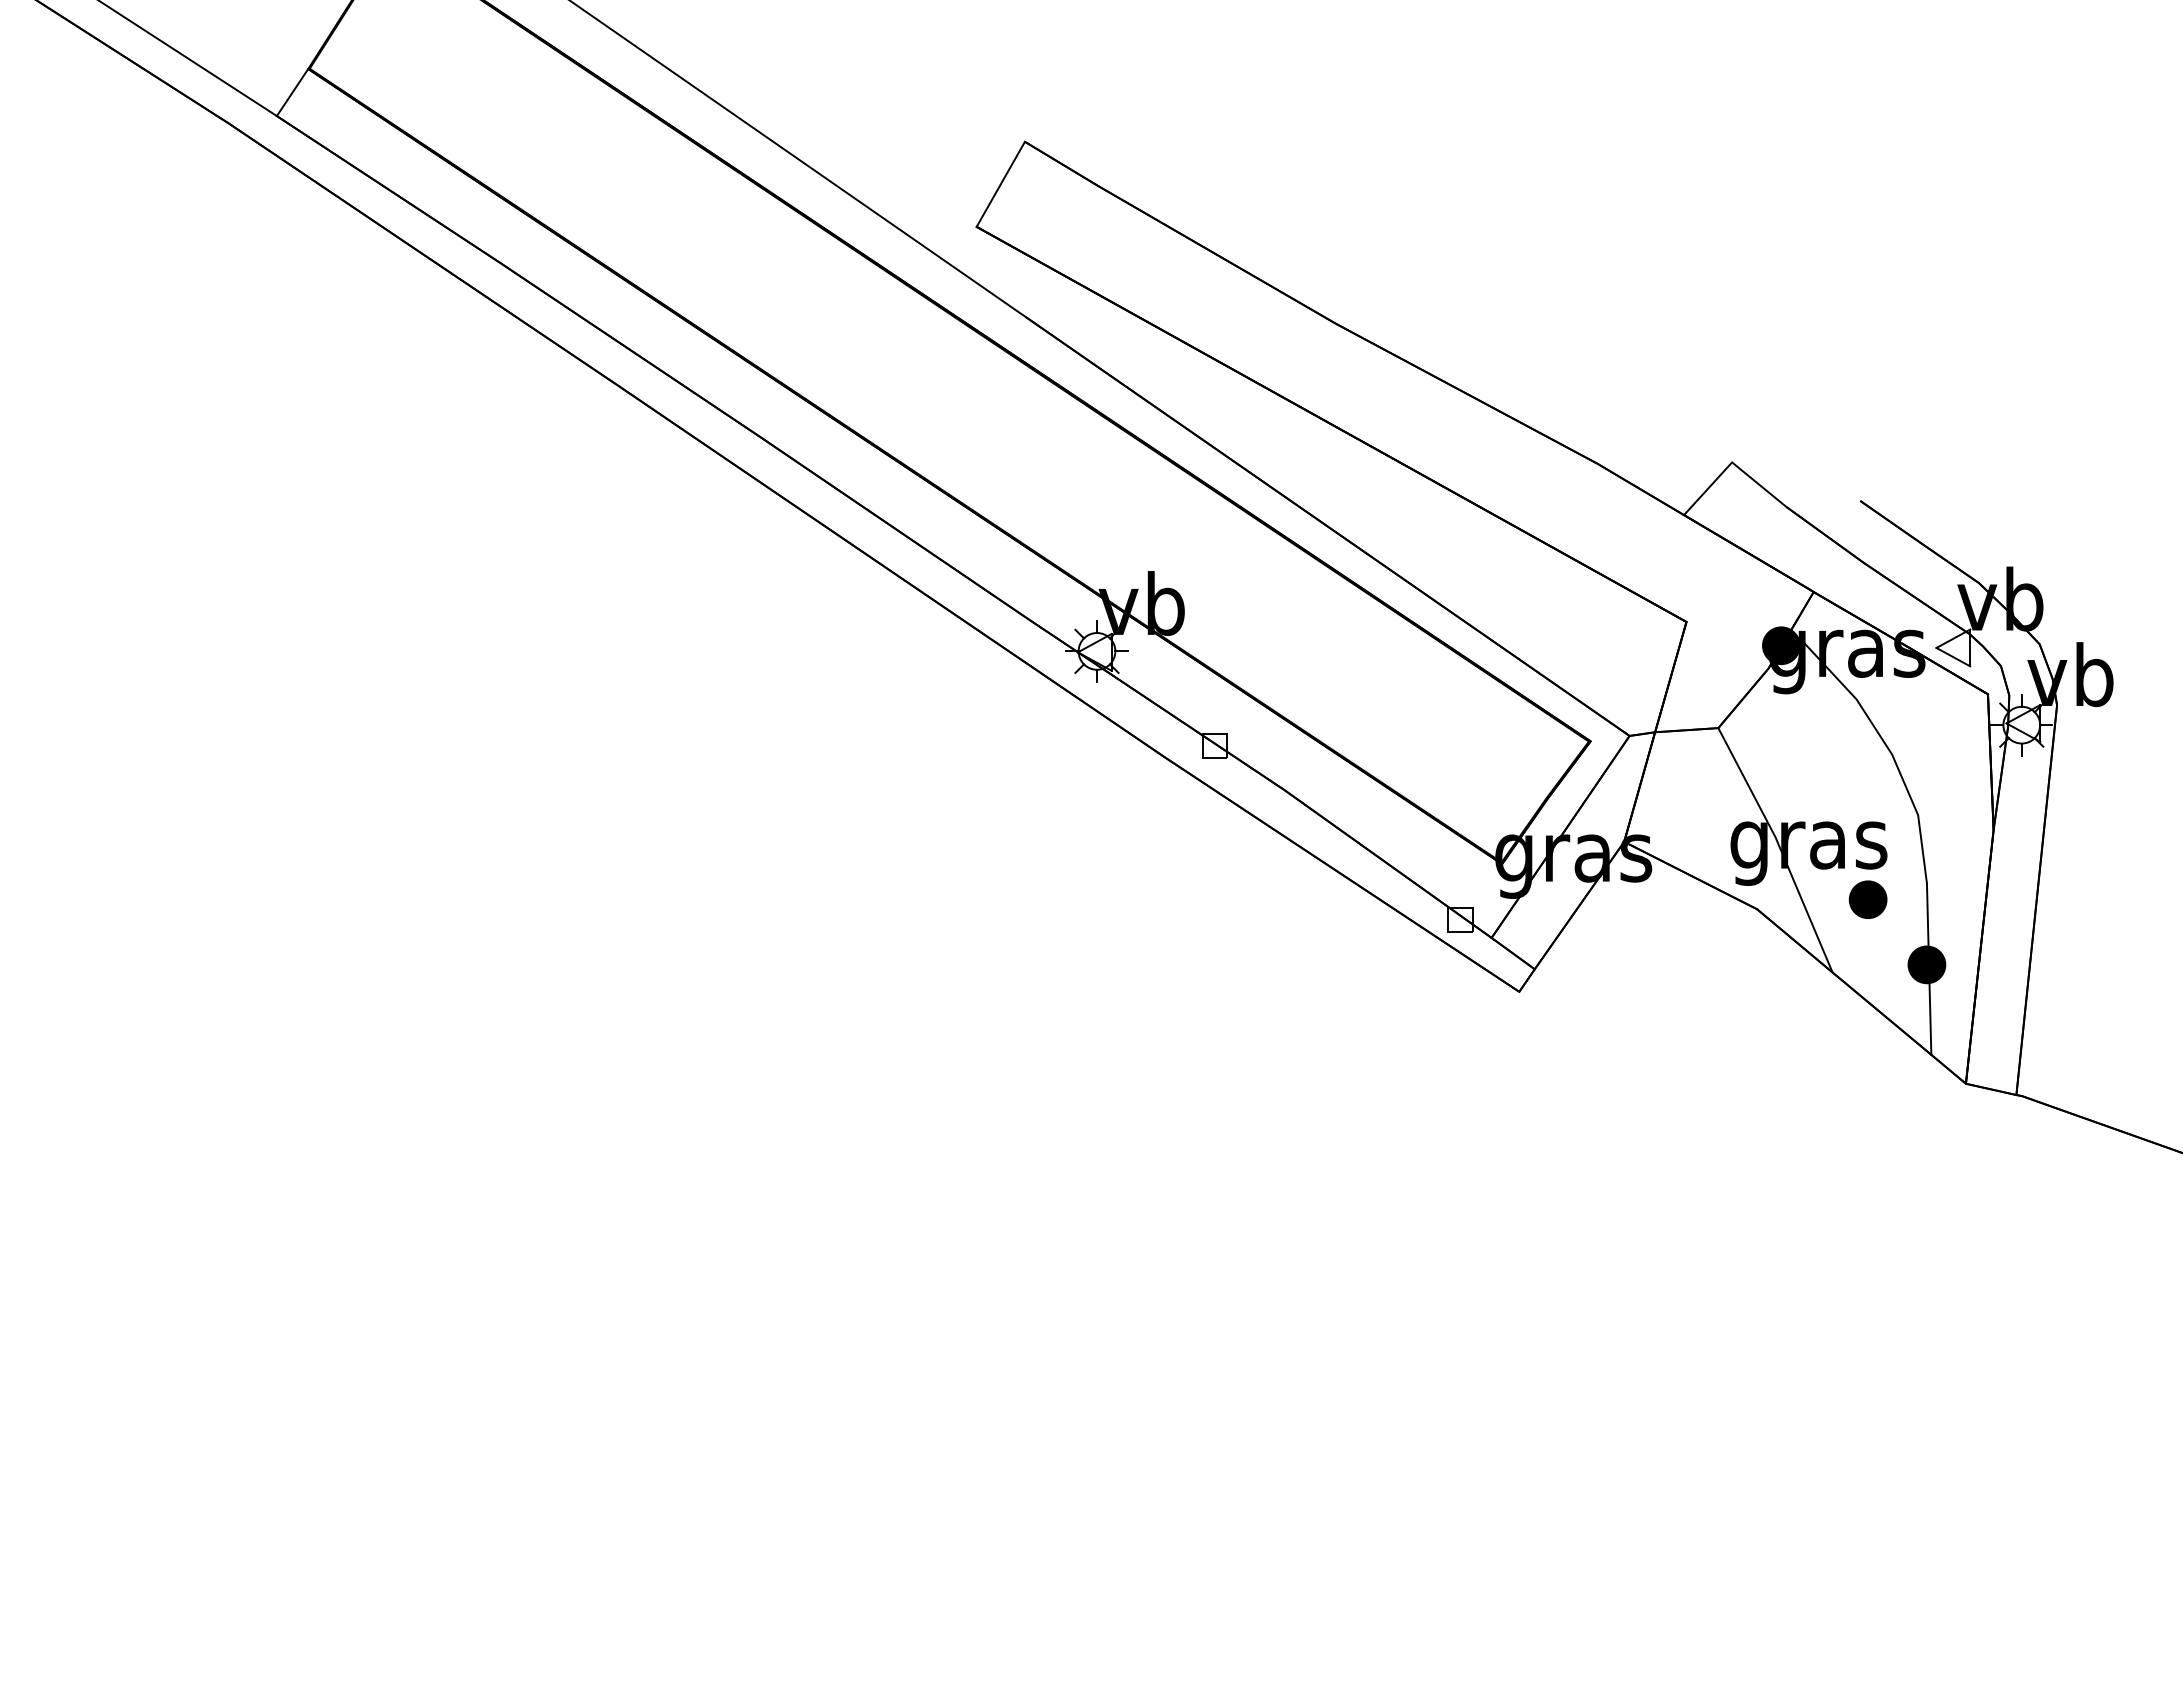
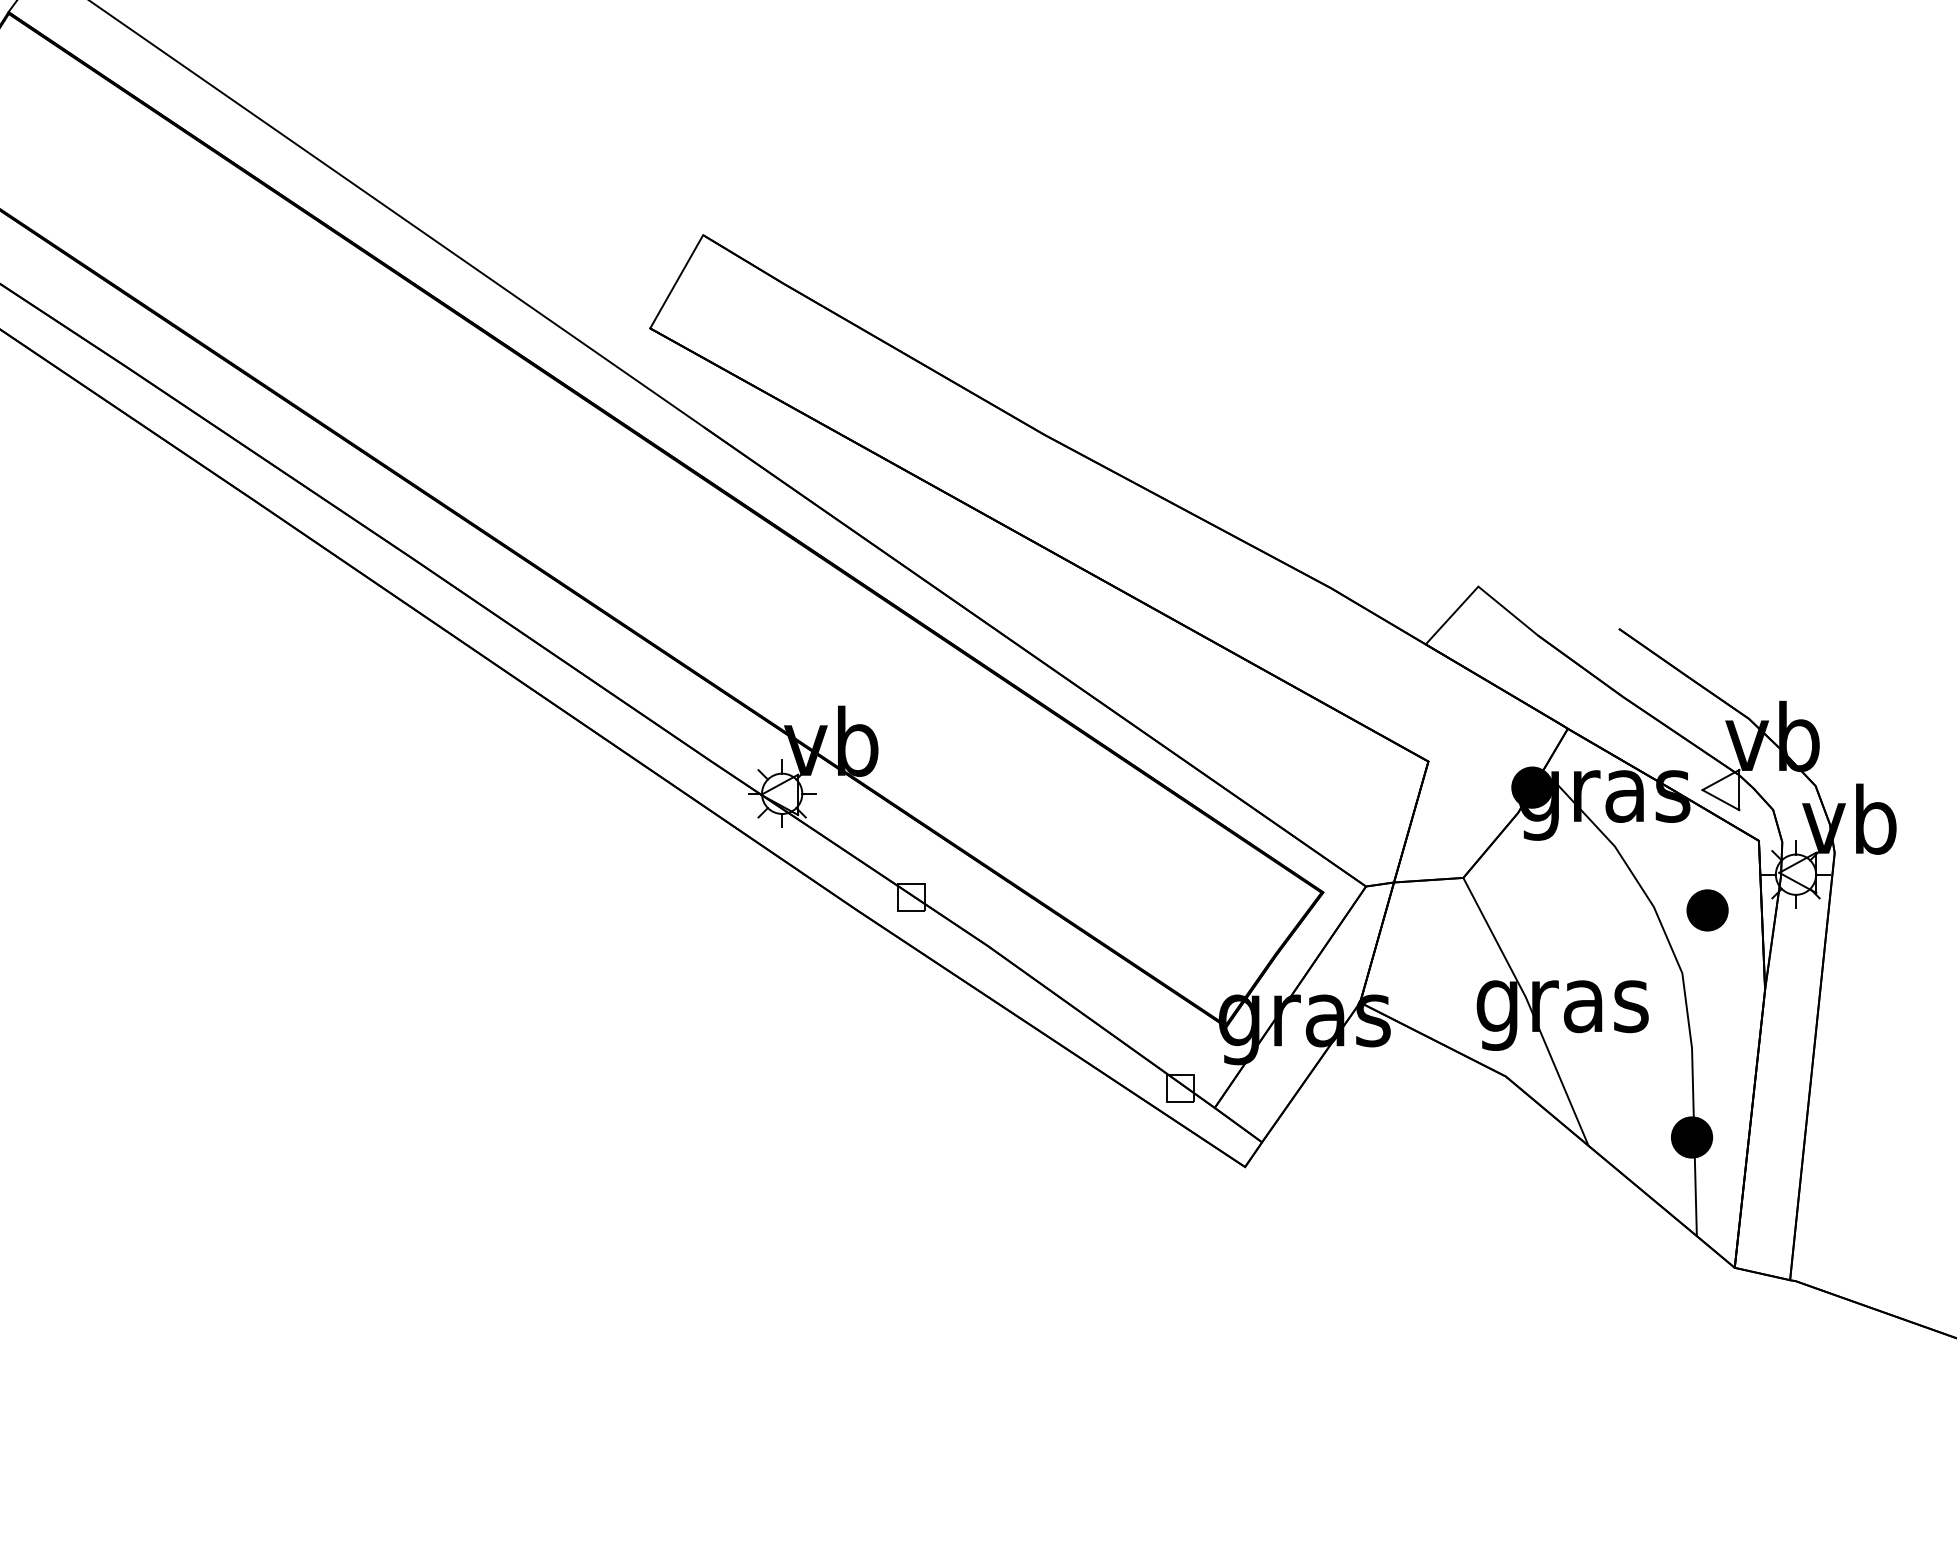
part: (1867, 899) -> (1706, 910), moved

